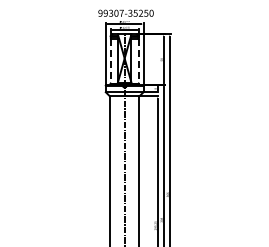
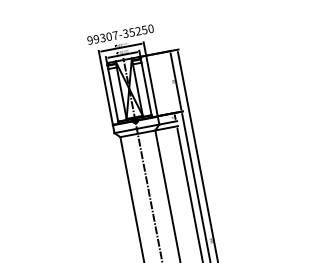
line: (110, 61) -> (113, 95), dashed -> solid
line: (138, 61) -> (146, 89), dashed -> solid

